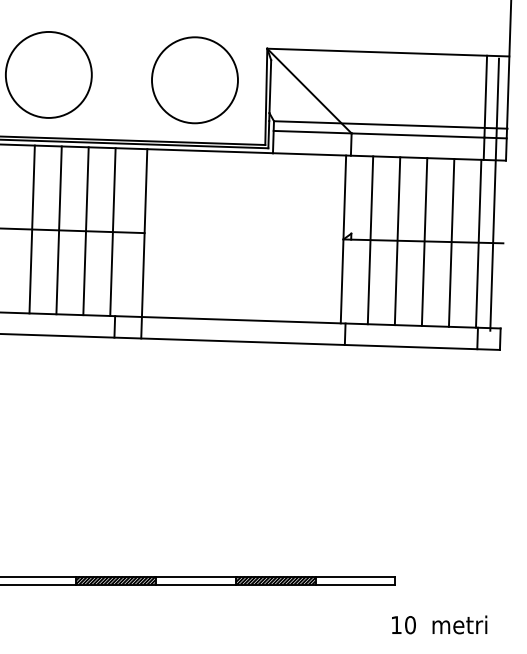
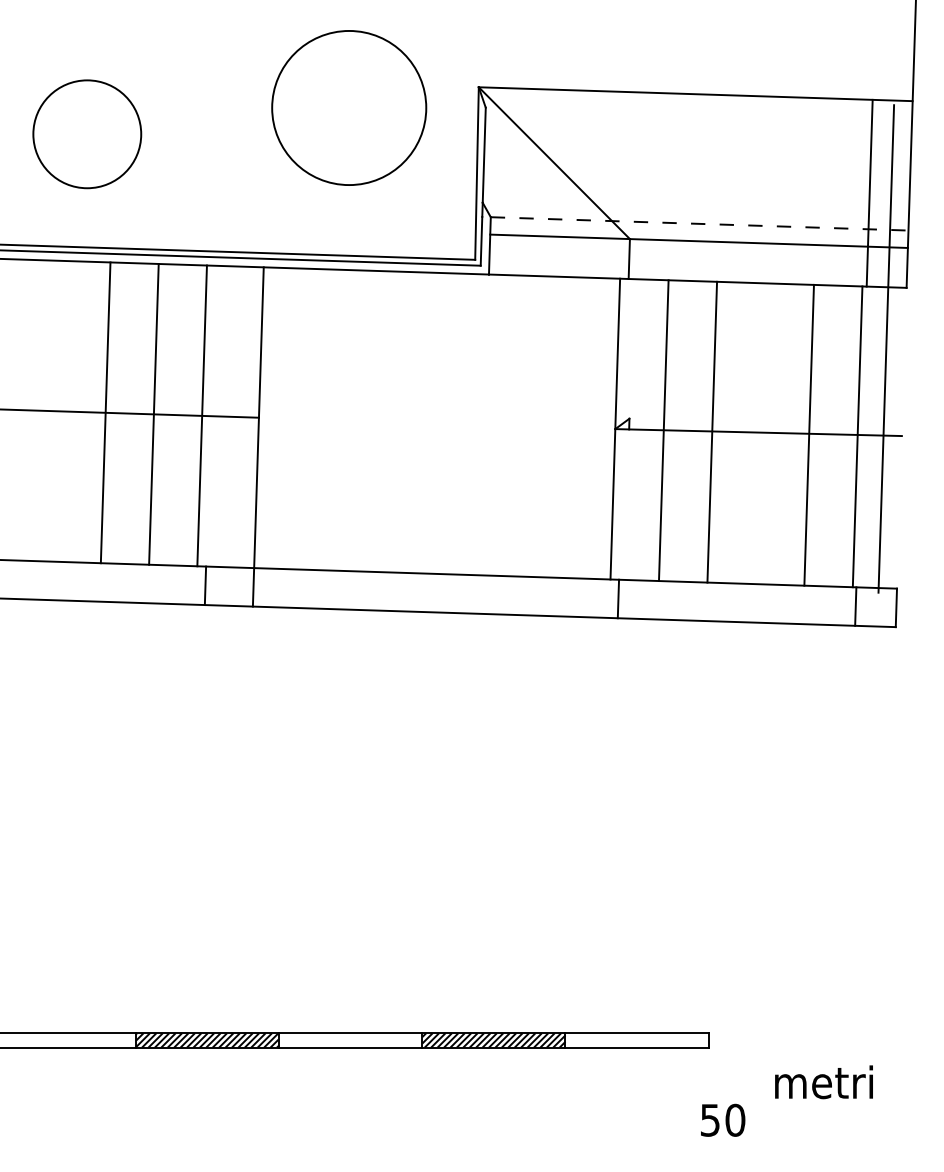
circle: (48, 74) -> (86, 133), size x0.7
circle: (194, 80) -> (348, 108), moved
line: (390, 124) -> (699, 223), solid -> dashed
line: (31, 229) -> (56, 411), removed
line: (424, 241) -> (760, 432), removed
text: (459, 624) -> (823, 1081), moved
text: (396, 625) -> (710, 1120), 10 -> 50

